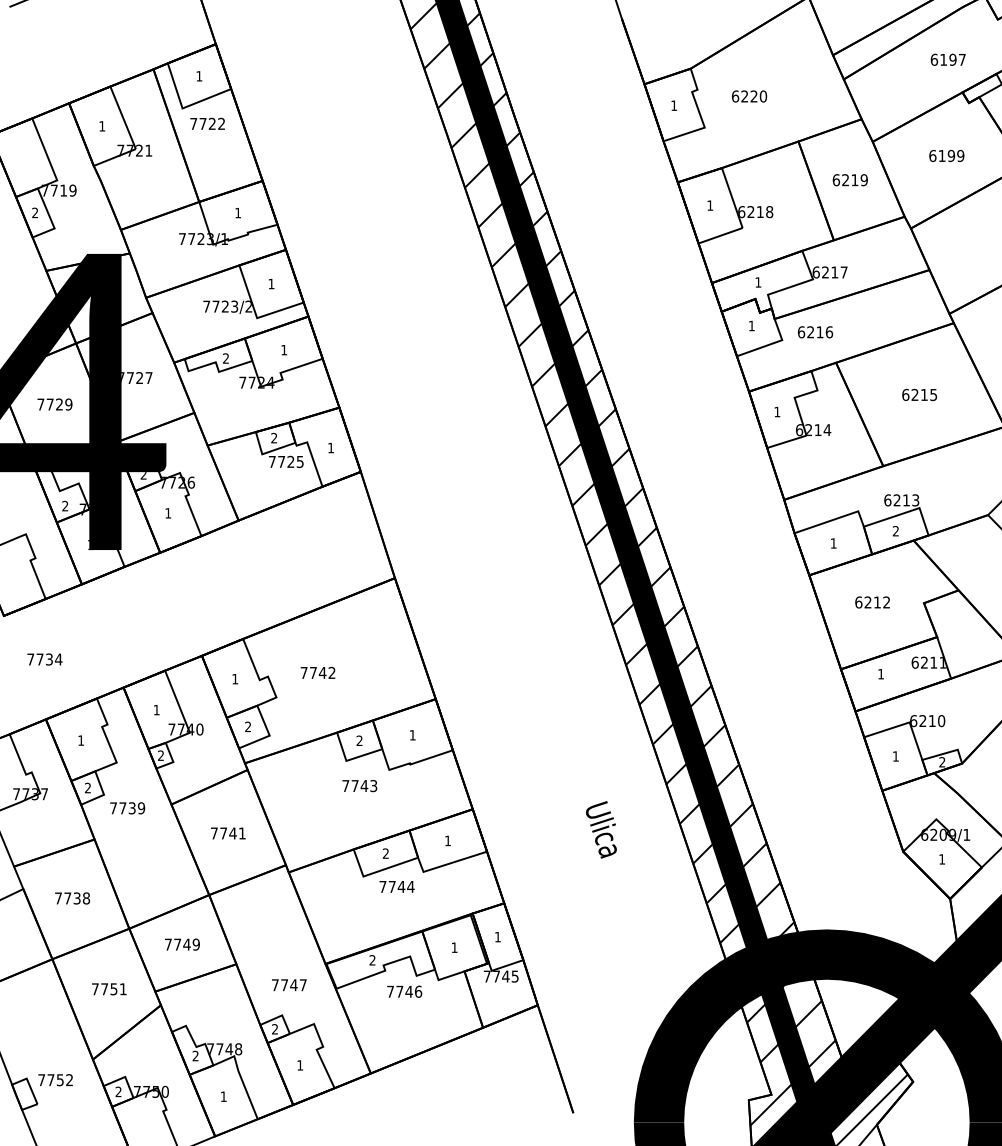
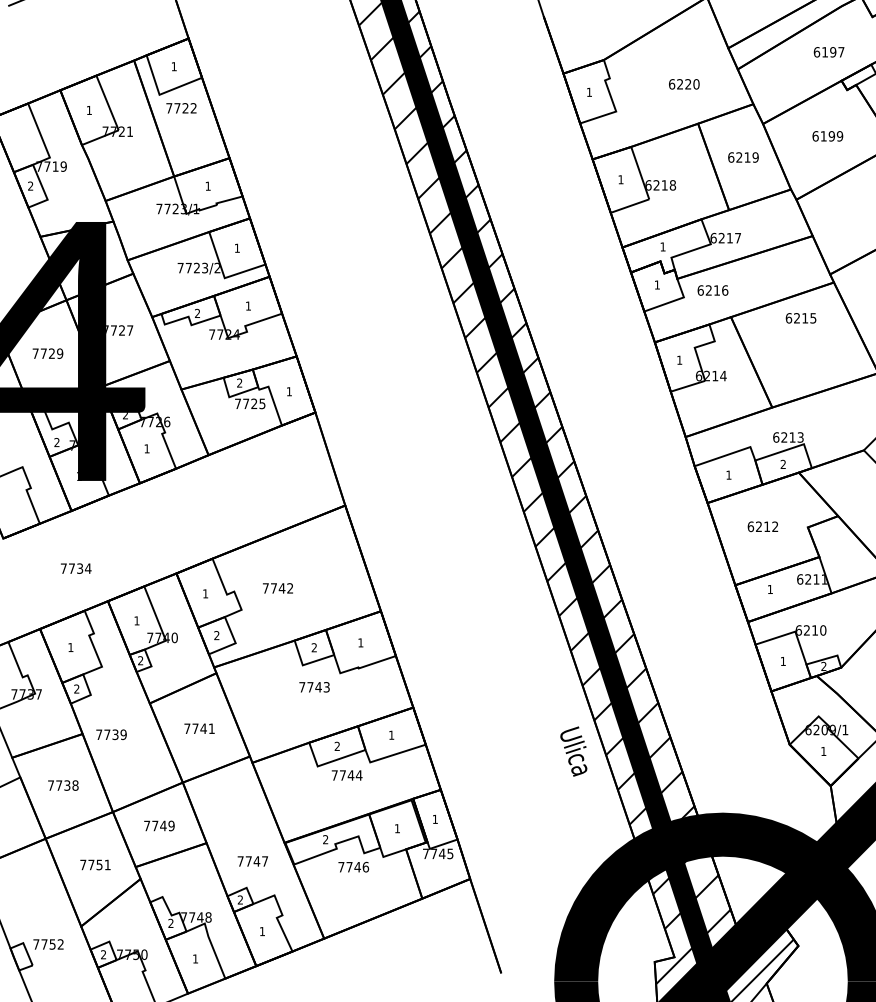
text: (749, 96) -> (684, 84), moved
text: (918, 395) -> (800, 318), moved
text: (45, 659) -> (76, 568), moved
text: (127, 808) -> (111, 734), moved
text: (601, 829) -> (573, 751), moved

